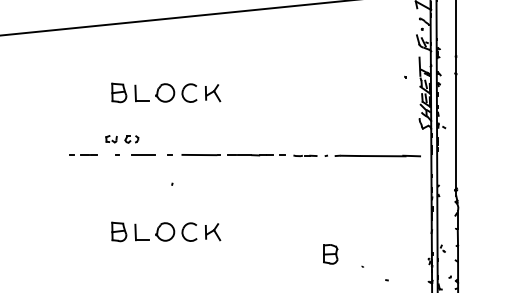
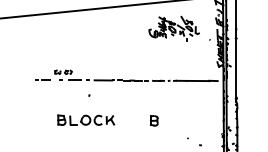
part: (334, 54) -> (173, 28), added
part: (166, 91) -> (86, 47), removed
part: (330, 253) -> (154, 120), moved

